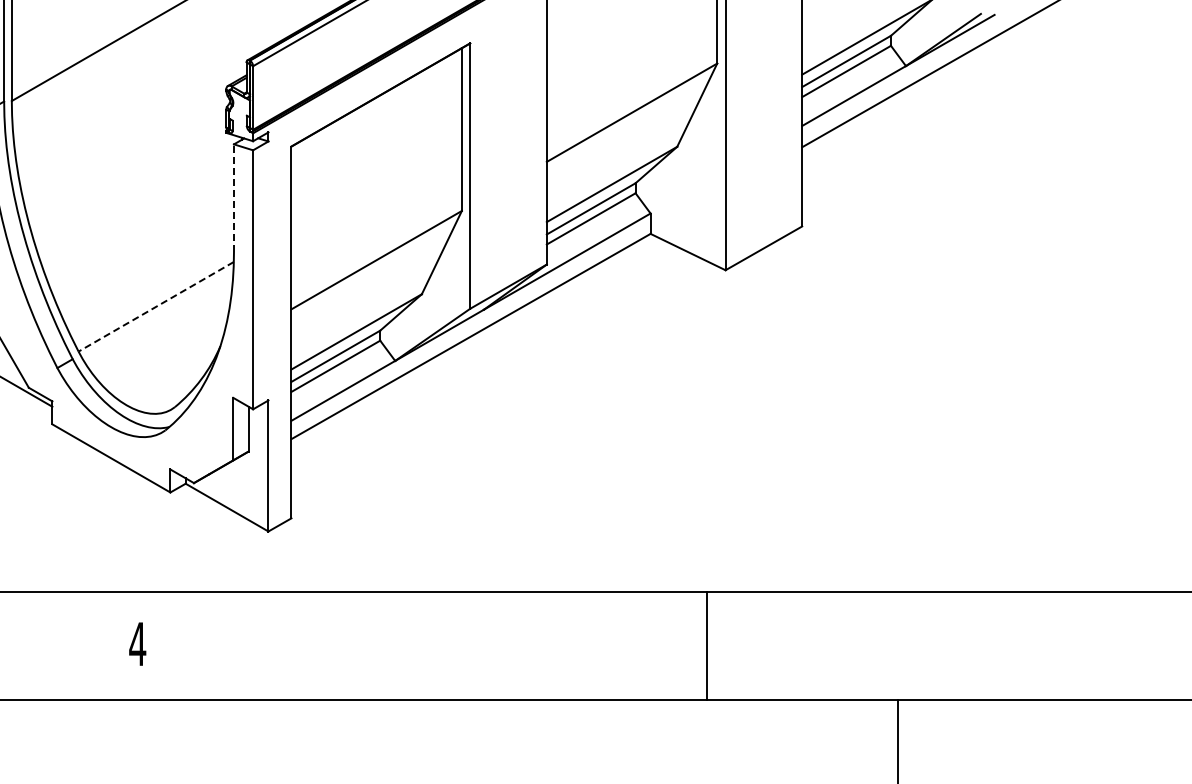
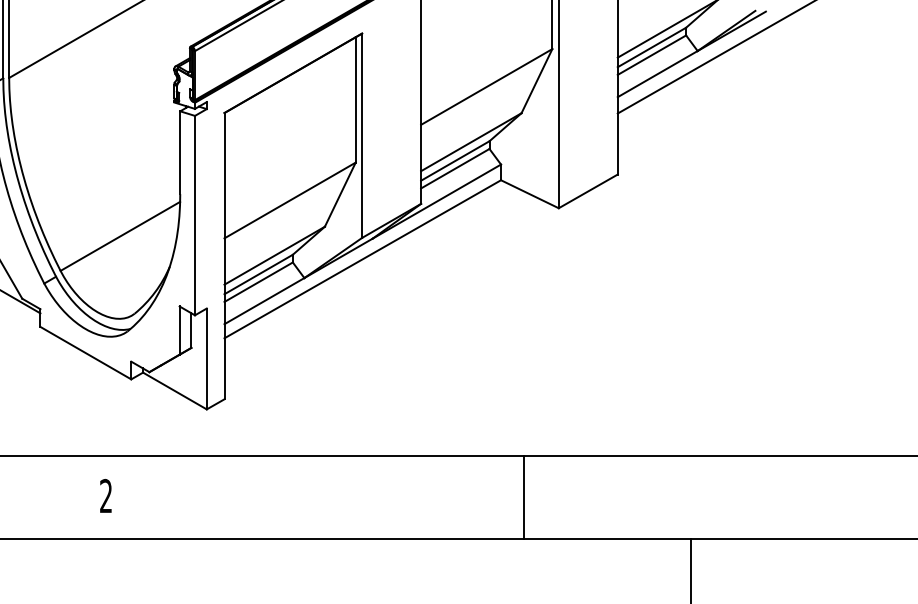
line: (233, 198) -> (179, 153), dashed -> solid
line: (156, 306) -> (120, 236), dashed -> solid
text: (137, 643) -> (105, 495), 4 -> 2
line: (707, 645) -> (524, 497), moved

